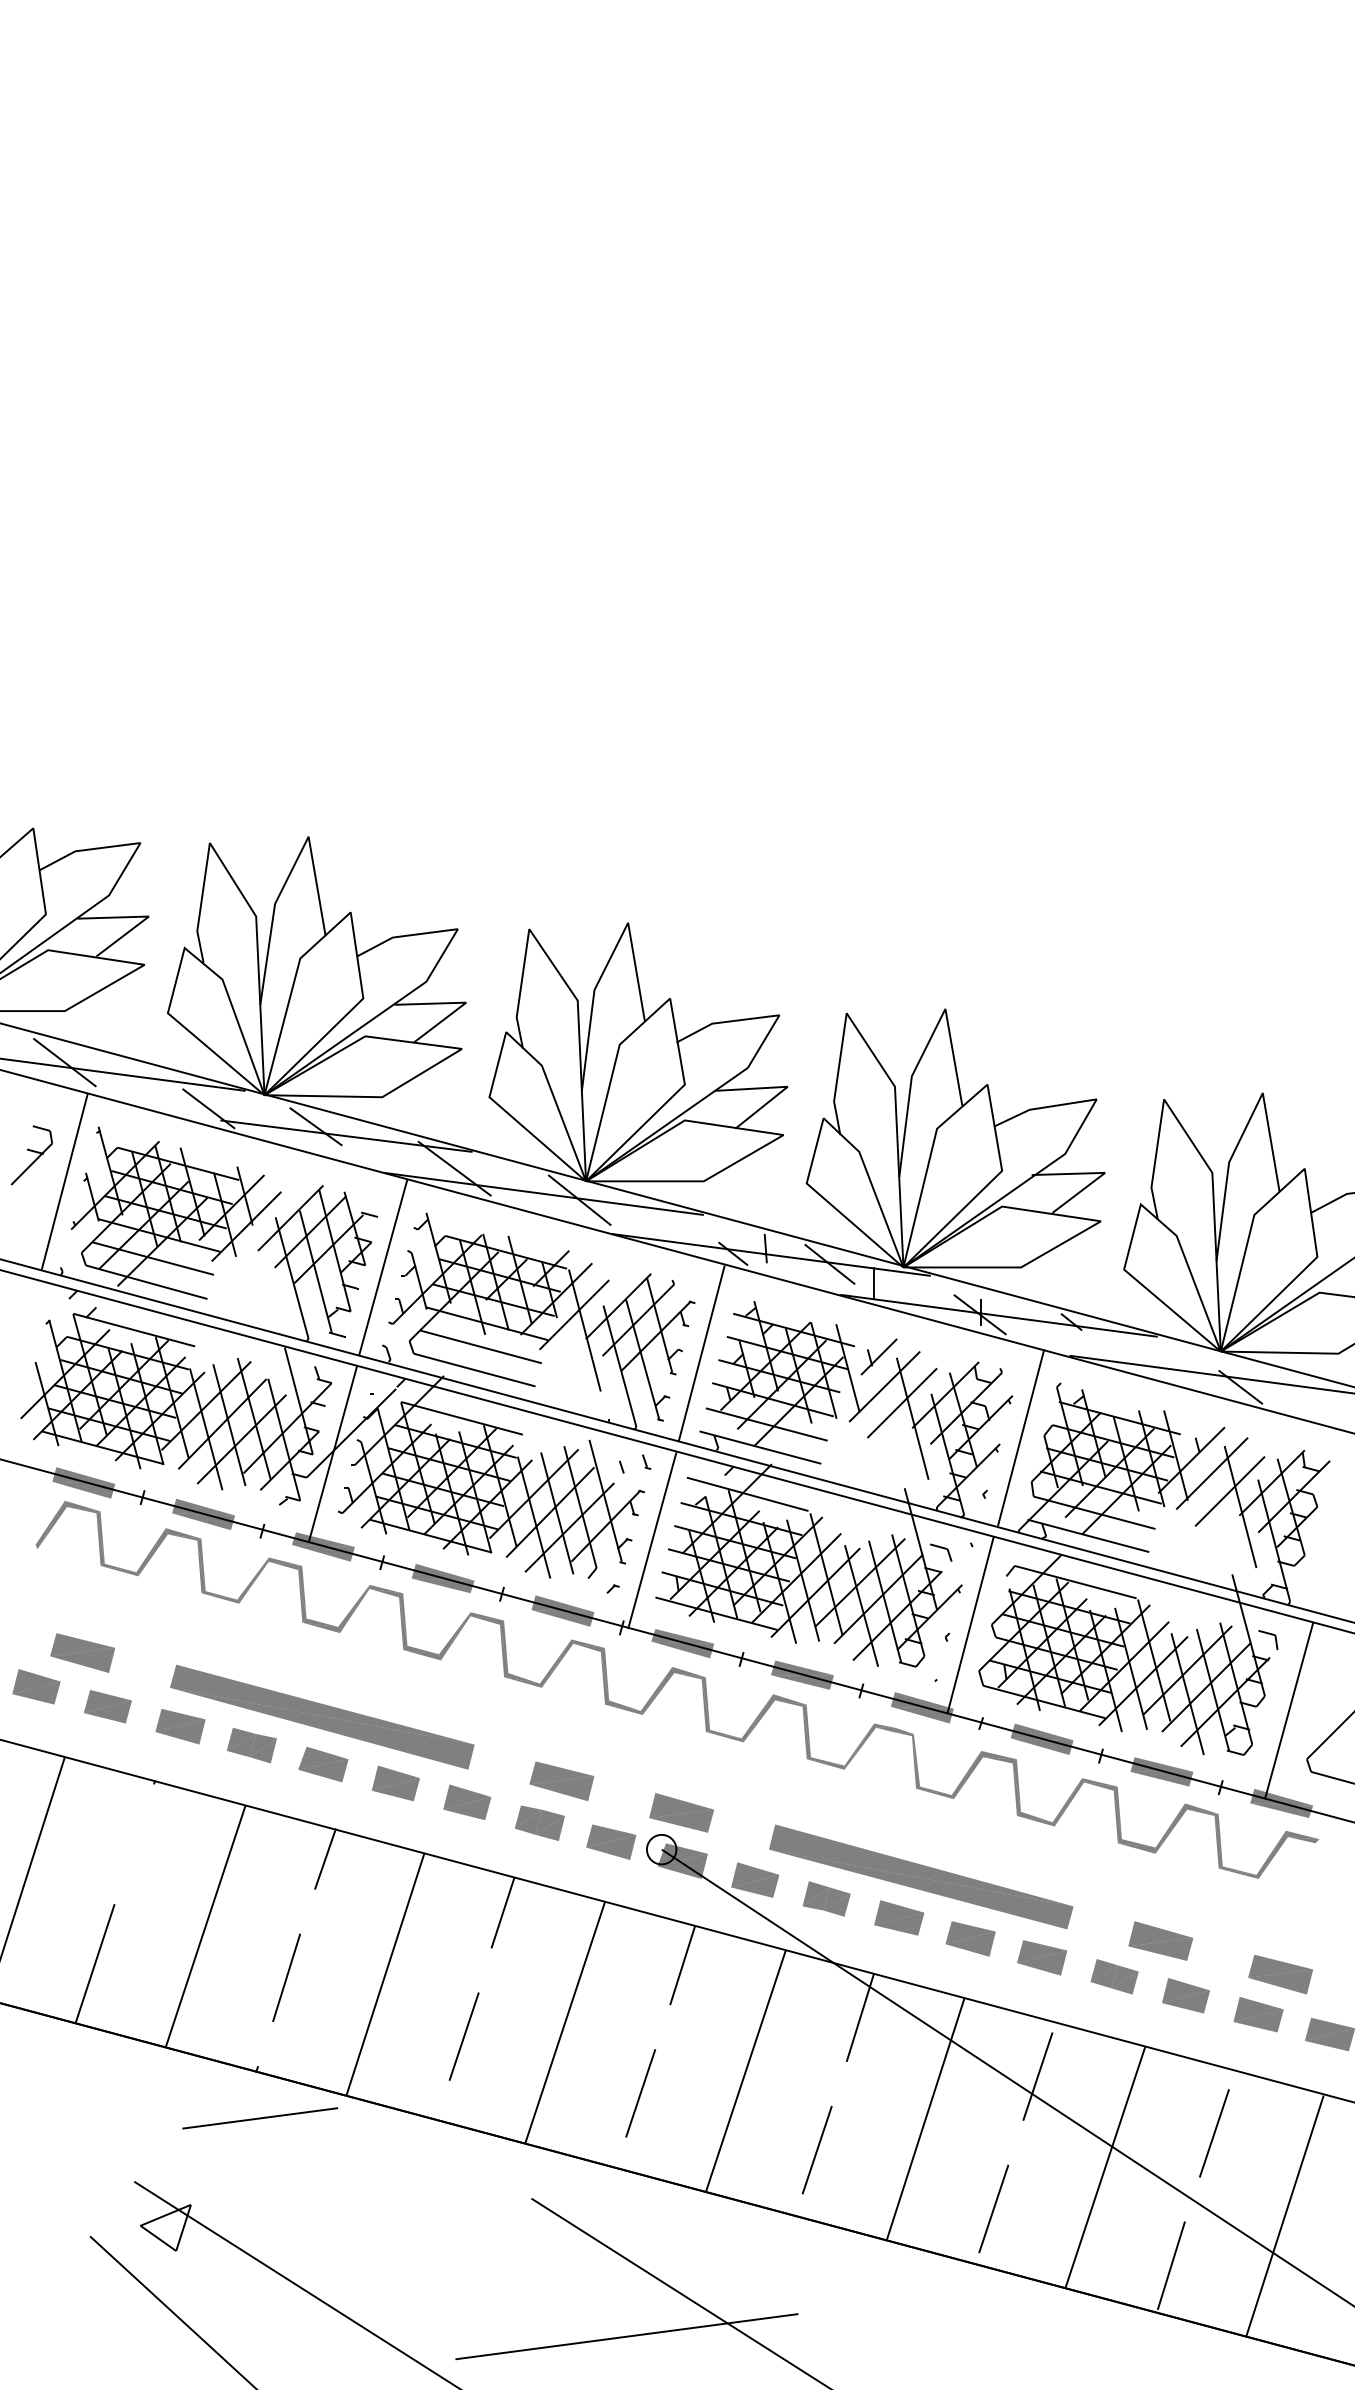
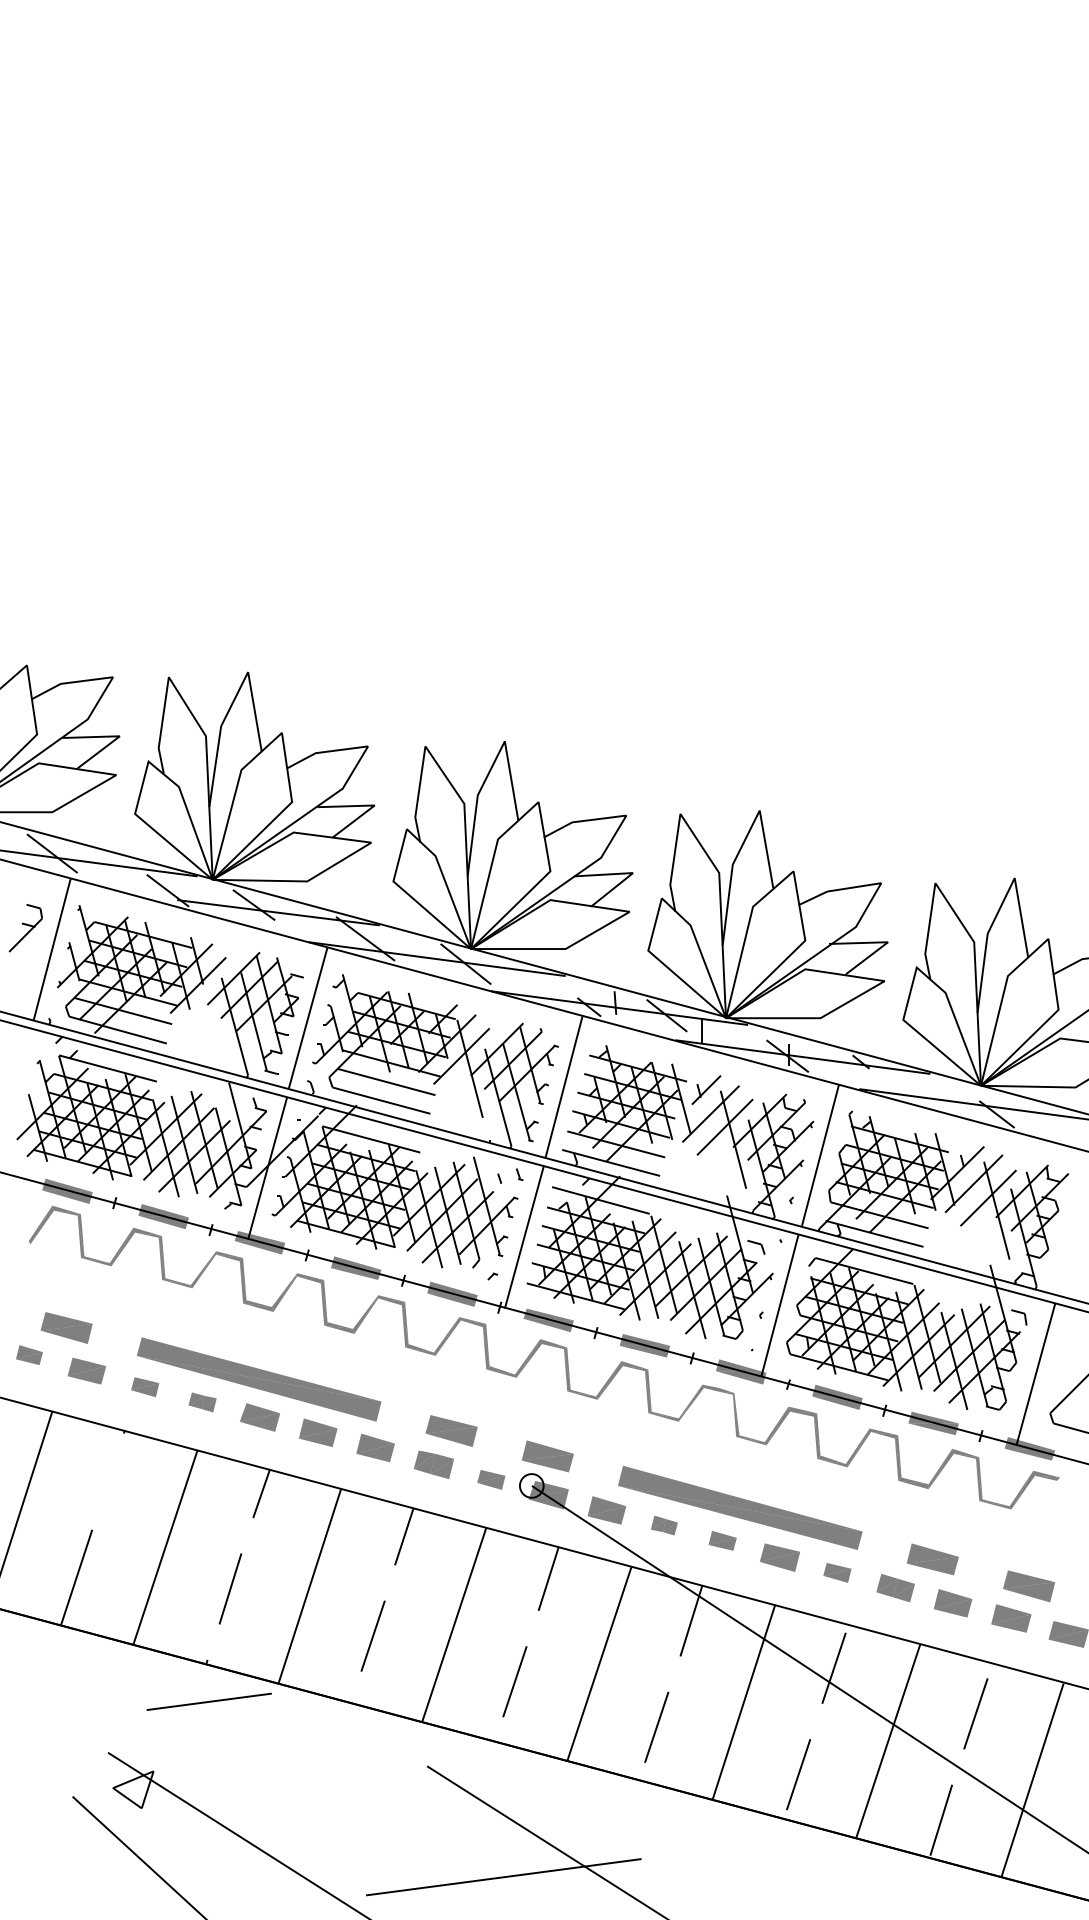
part: (36, 1686) -> (29, 1354), size x0.7
part: (180, 1726) -> (145, 1387), size x0.7
part: (251, 1745) -> (202, 1402), size x0.7
part: (611, 1841) -> (491, 1479), size x0.7
part: (826, 1898) -> (664, 1525), size x0.7
part: (899, 1917) -> (722, 1540), size x0.7
part: (1041, 1957) -> (836, 1572), size x0.7

